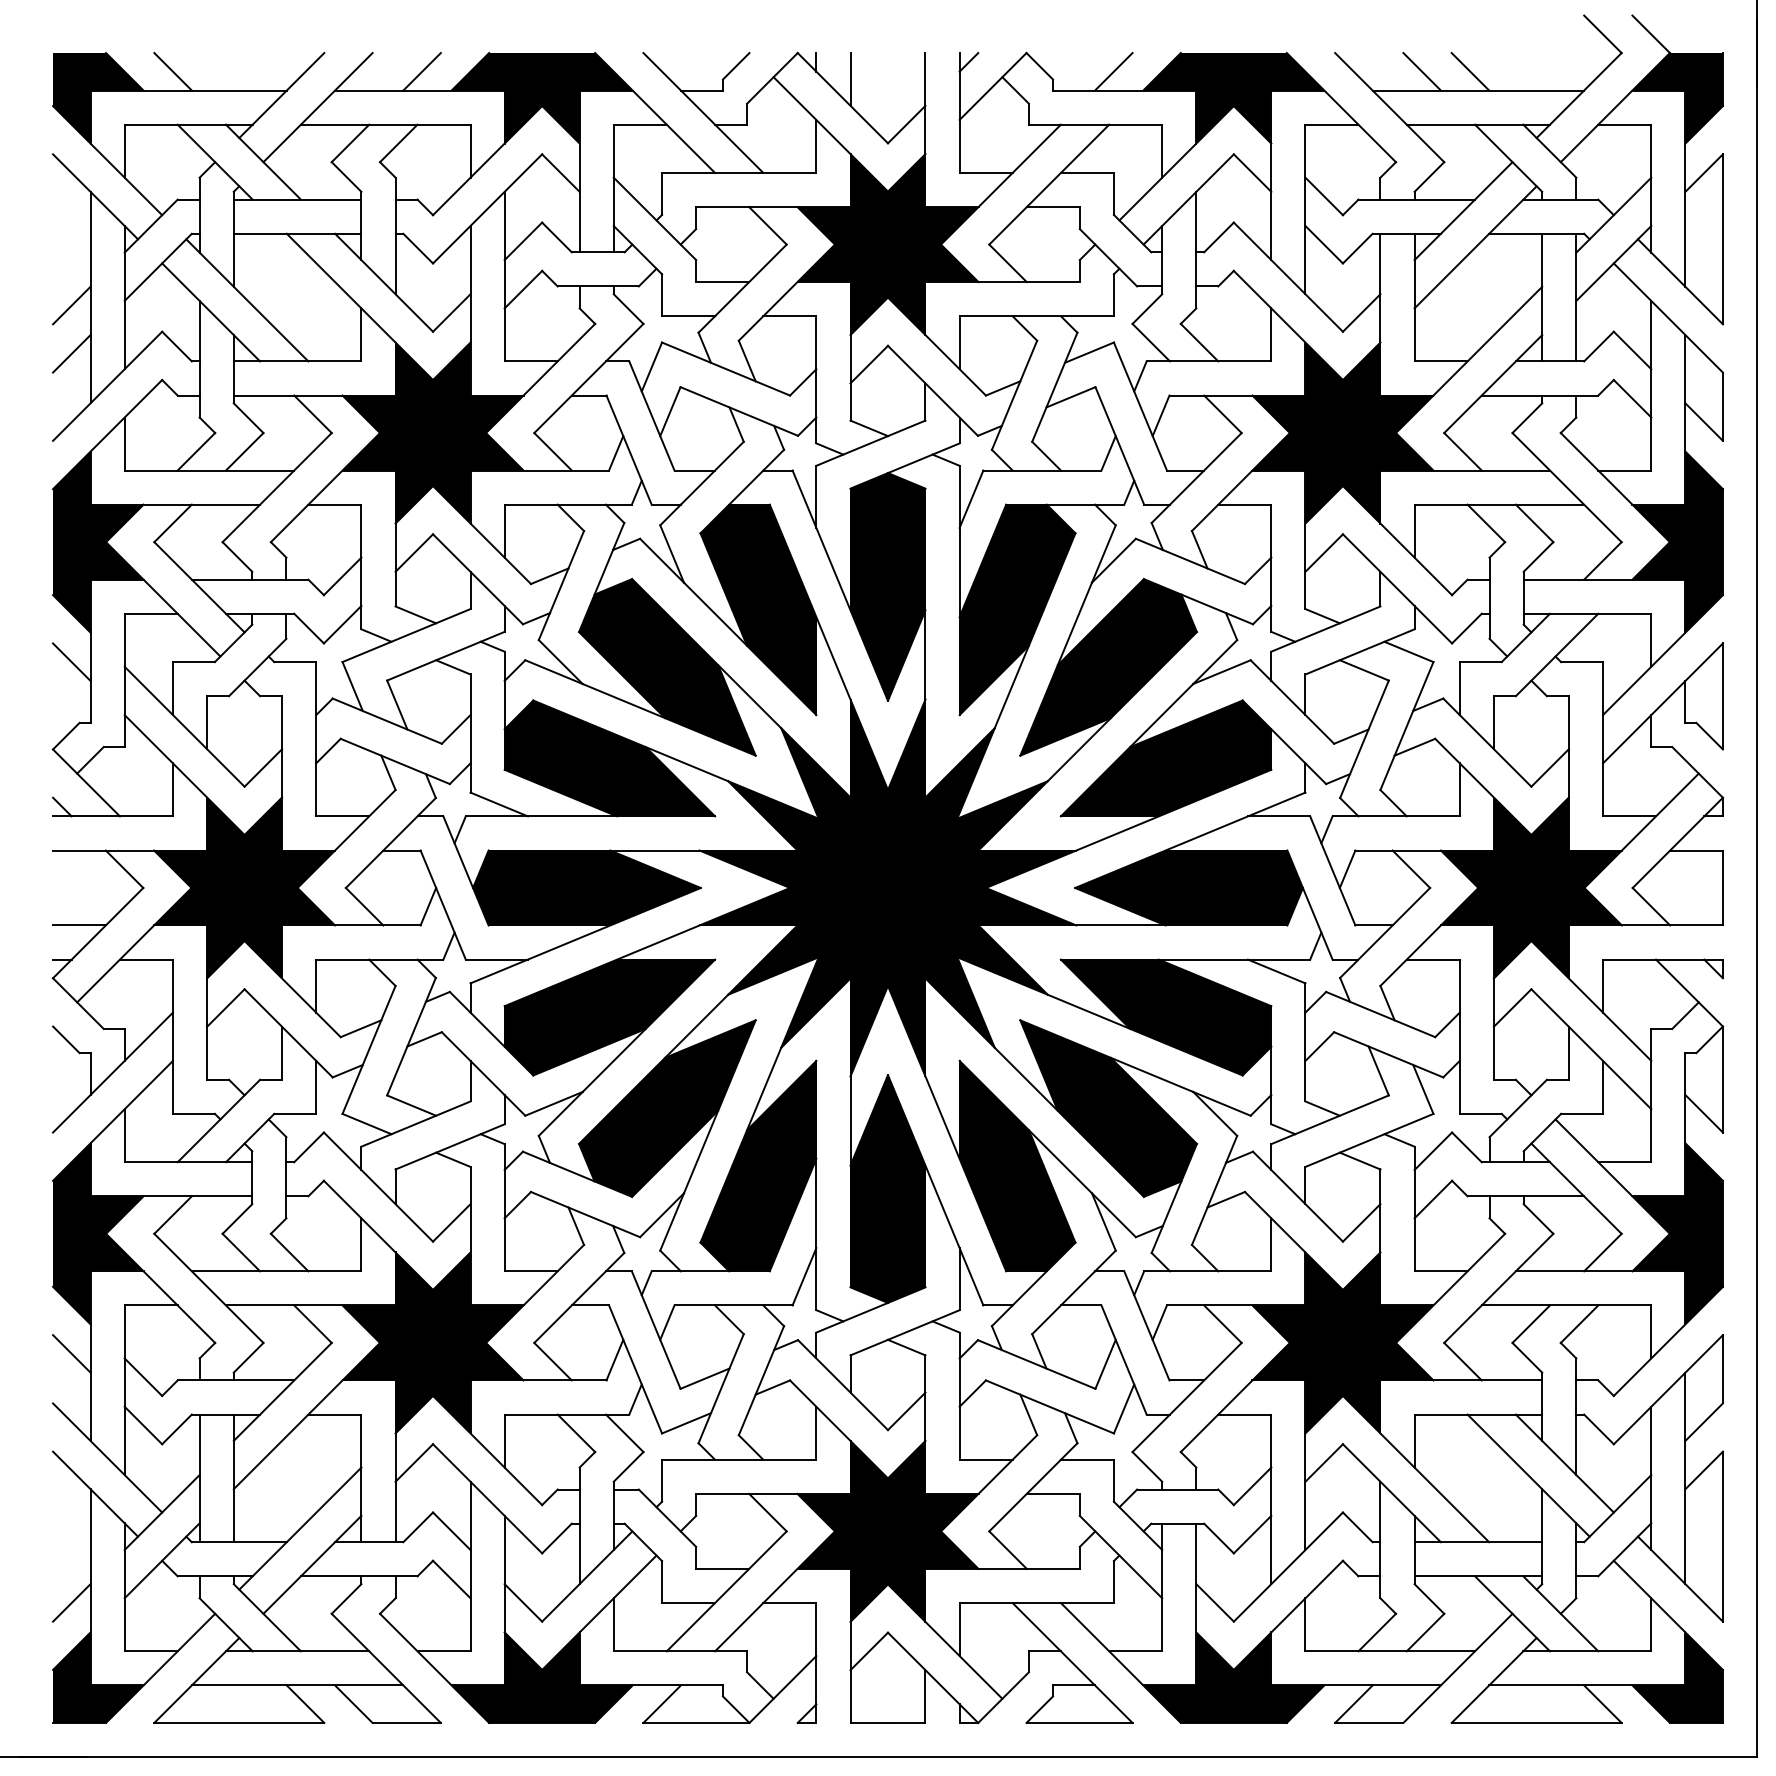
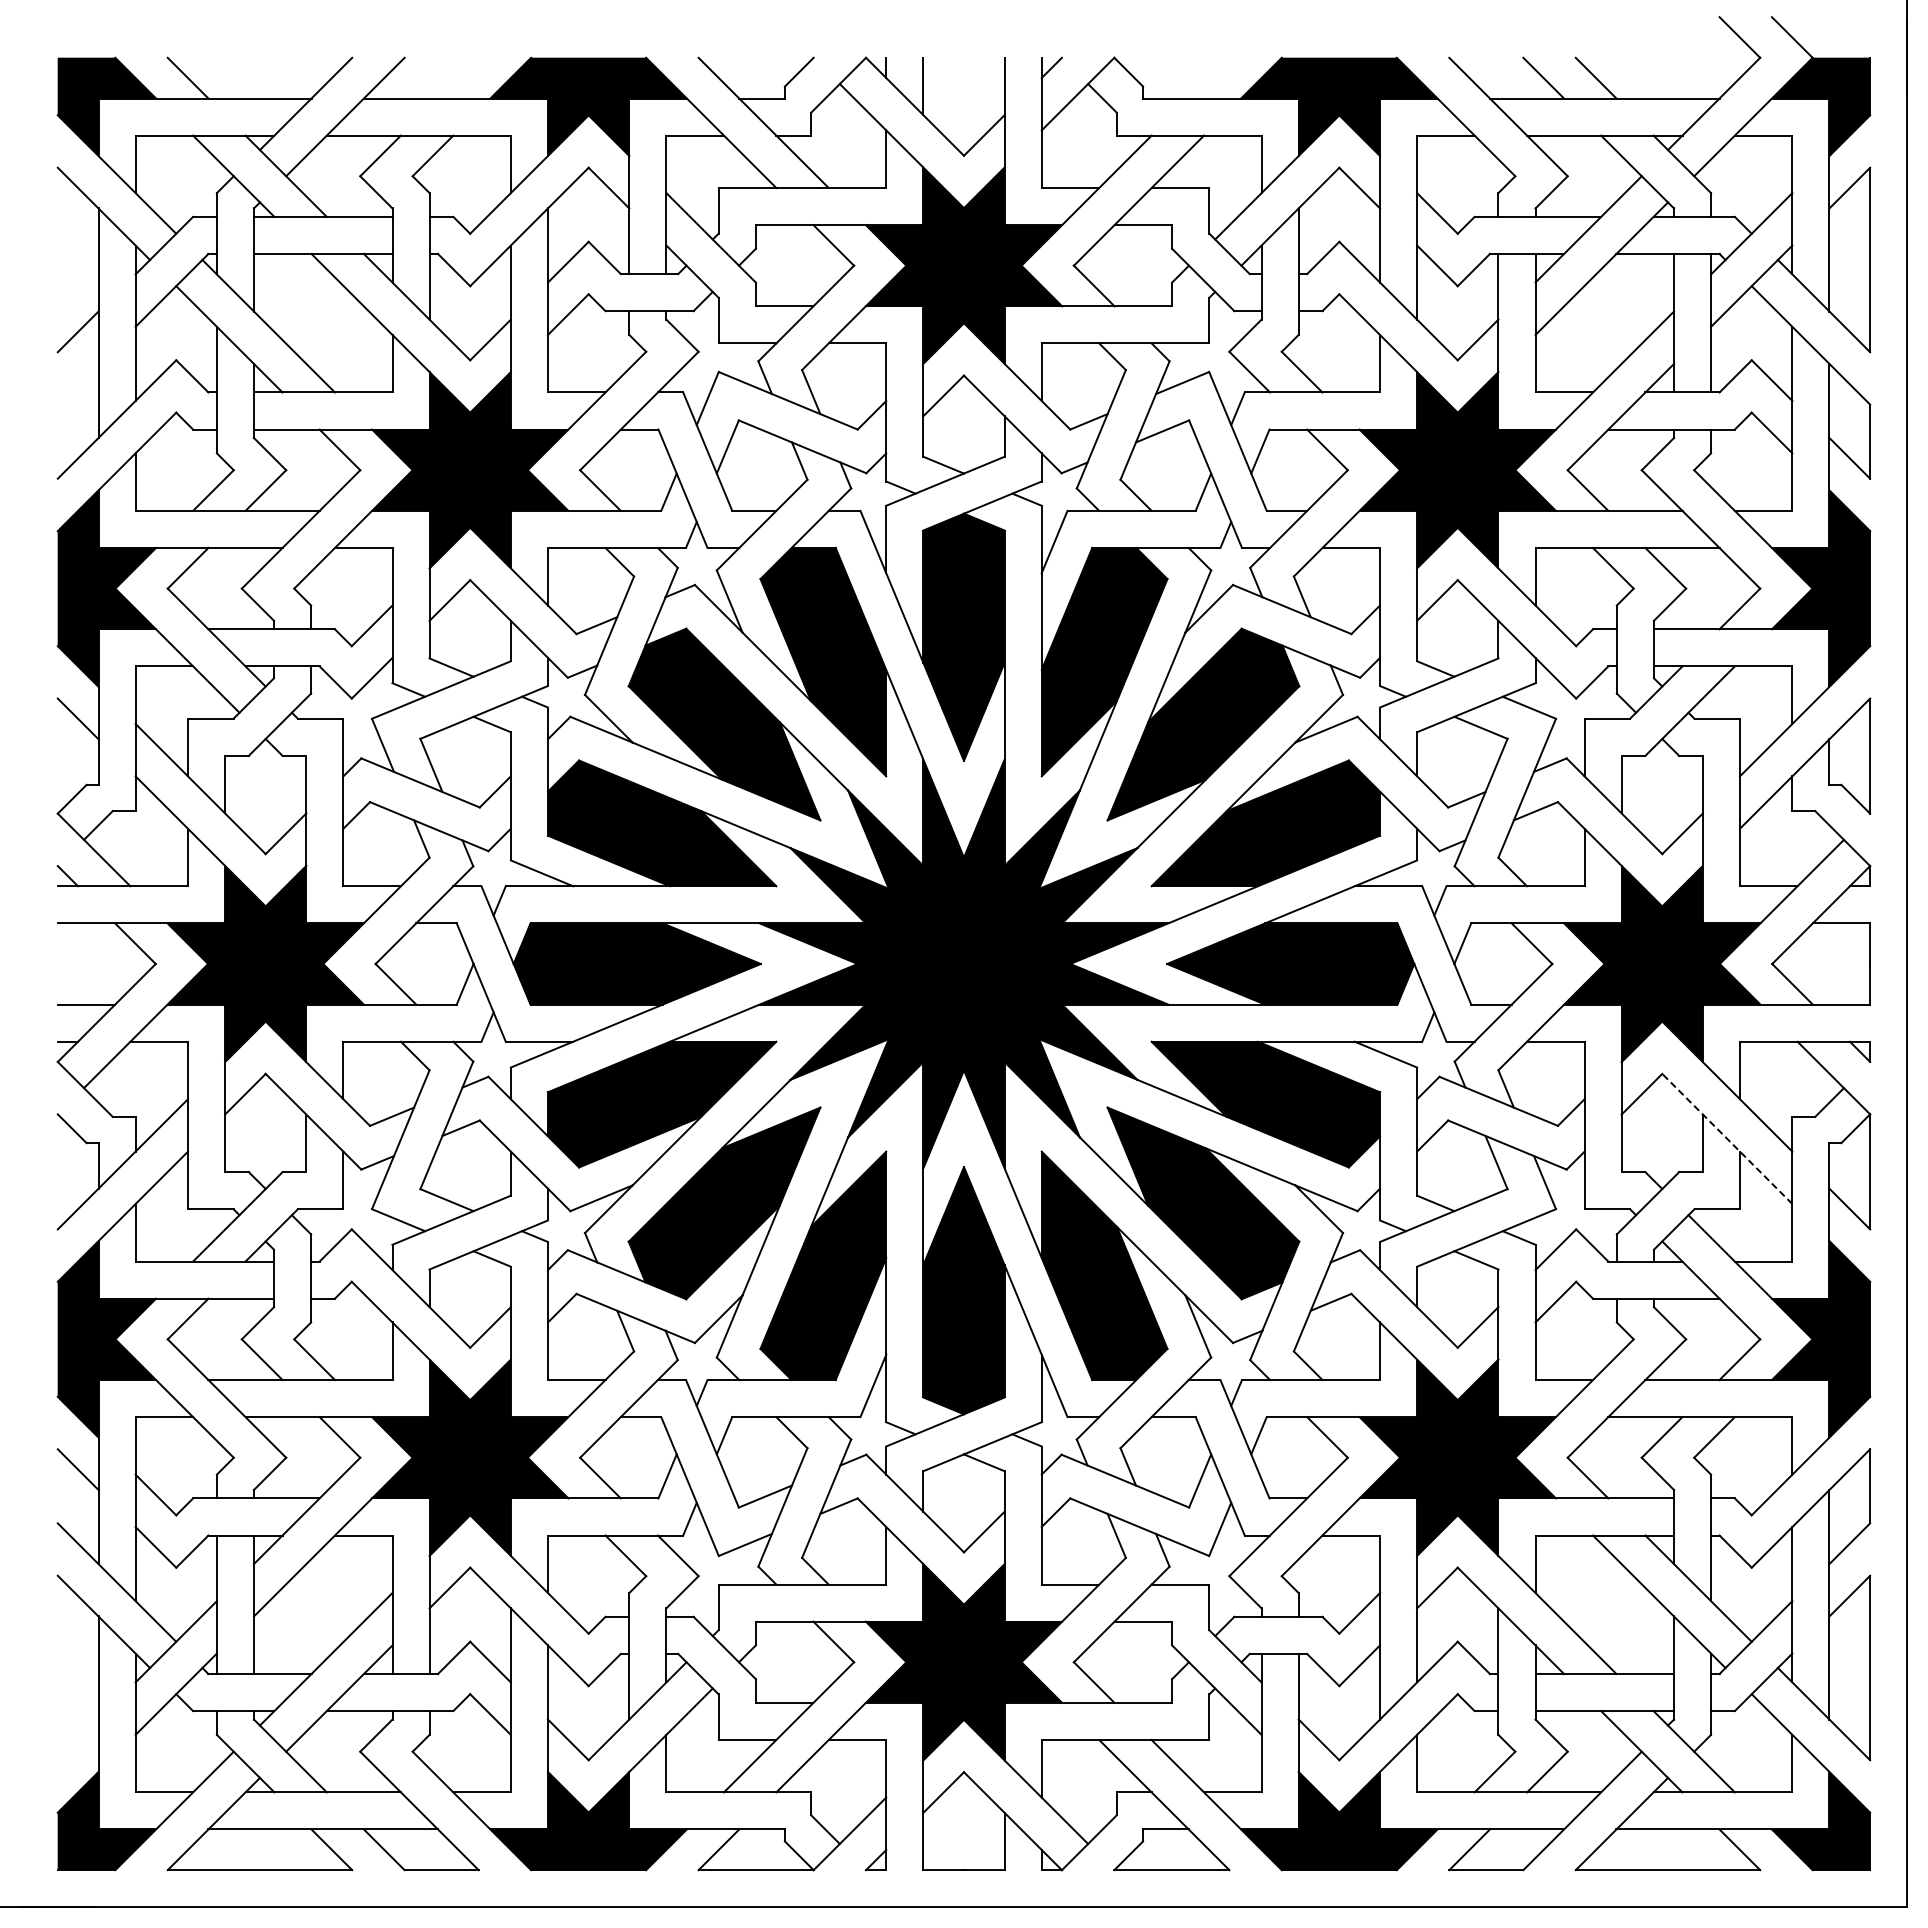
line: (422, 71) -> (458, 77), removed
line: (1113, 71) -> (1208, 77), removed
line: (71, 353) -> (77, 383), removed
line: (1591, 1048) -> (1727, 1138), solid -> dashed
line: (71, 1602) -> (77, 1739), removed

